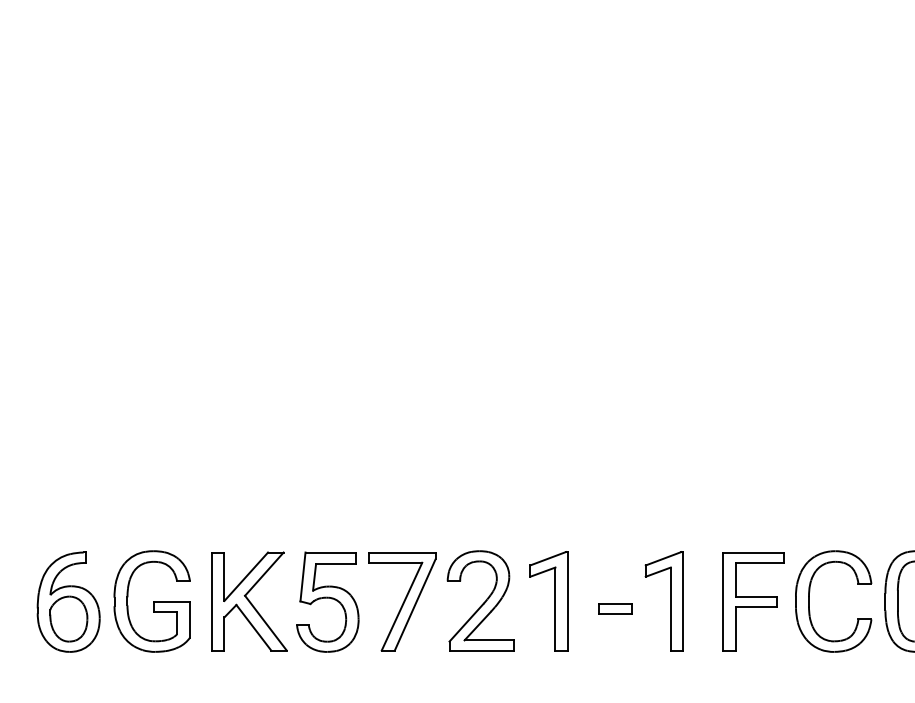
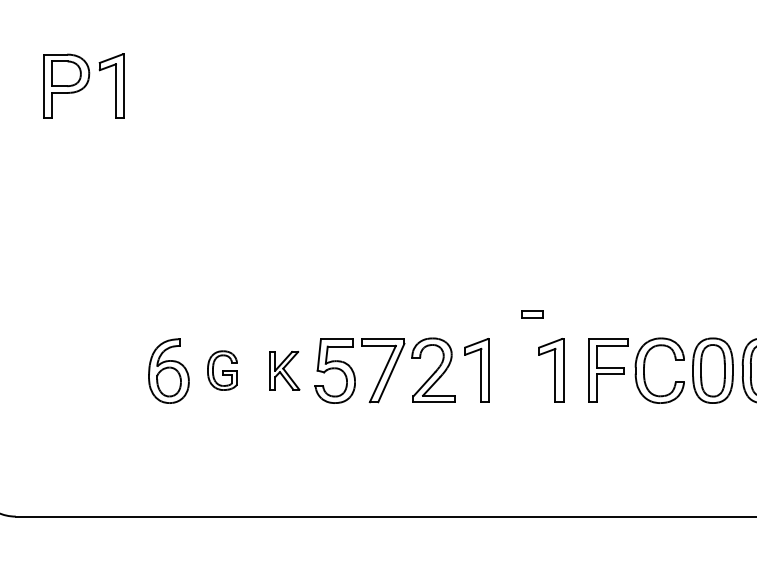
part: (152, 601) -> (222, 370), size x0.6
part: (248, 601) -> (284, 370), size x0.6
part: (614, 608) -> (532, 314), moved

